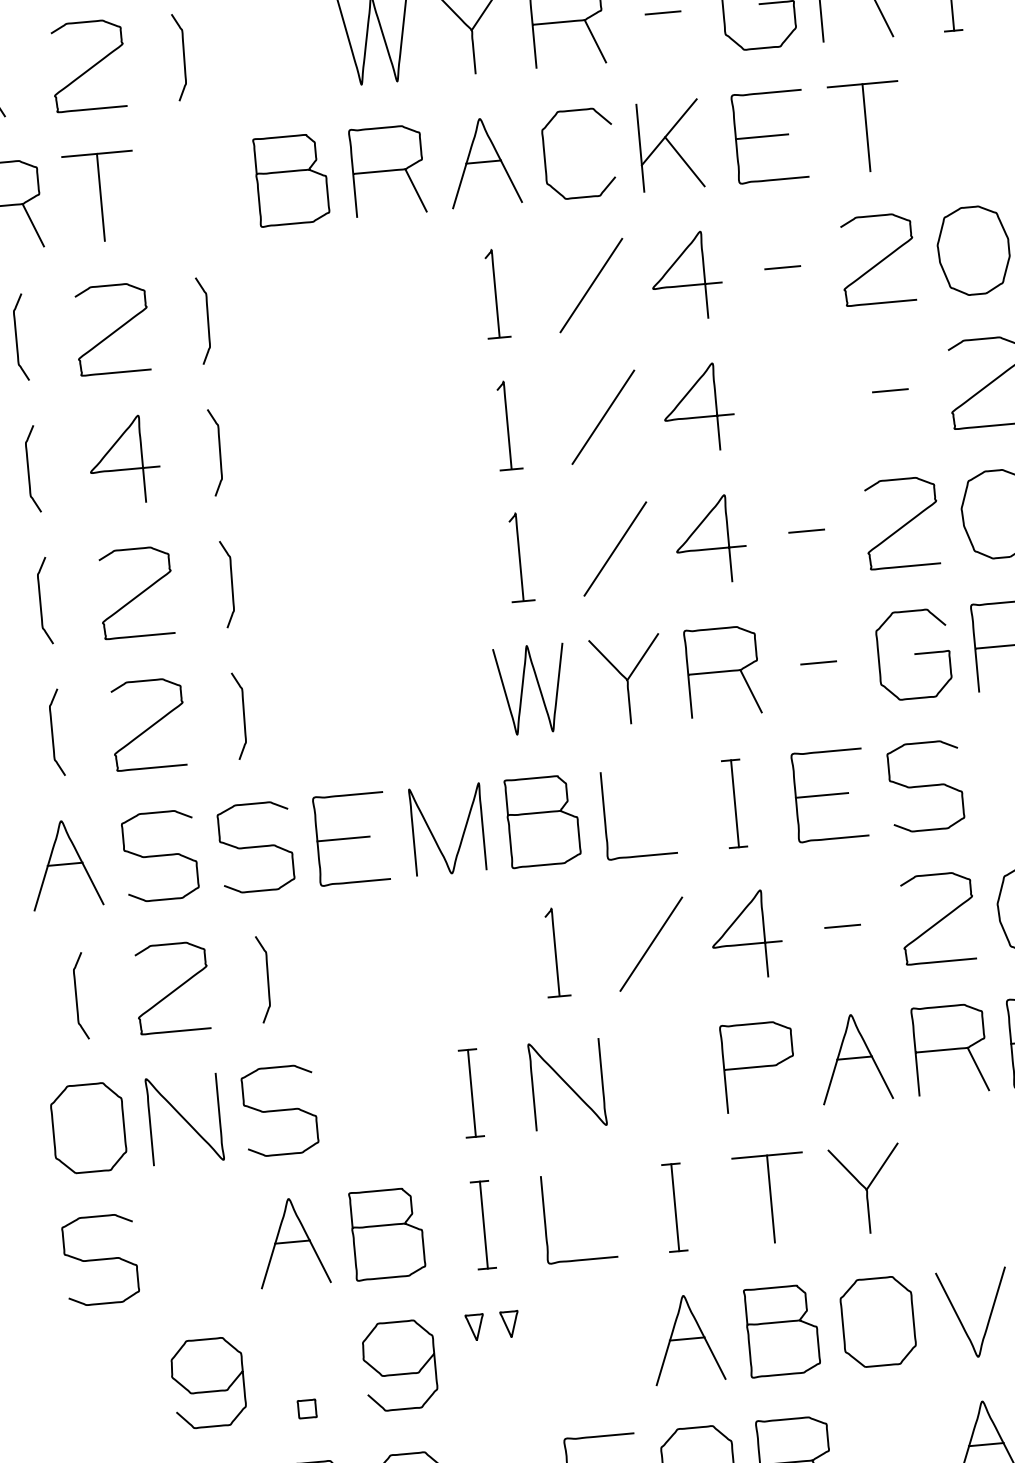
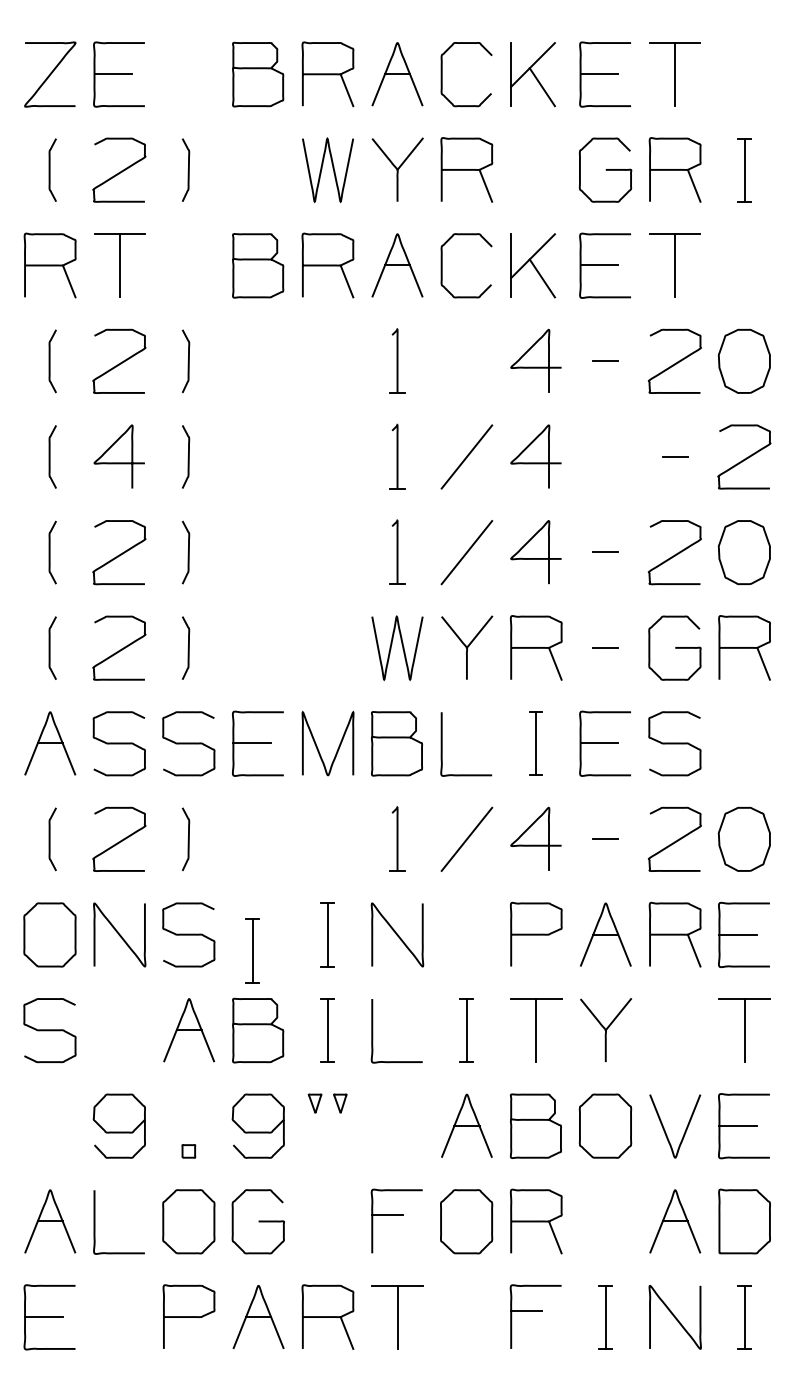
line: (663, 12) -> (536, 169), removed
line: (590, 284) -> (466, 360), removed
part: (369, 1124) -> (252, 950), added

